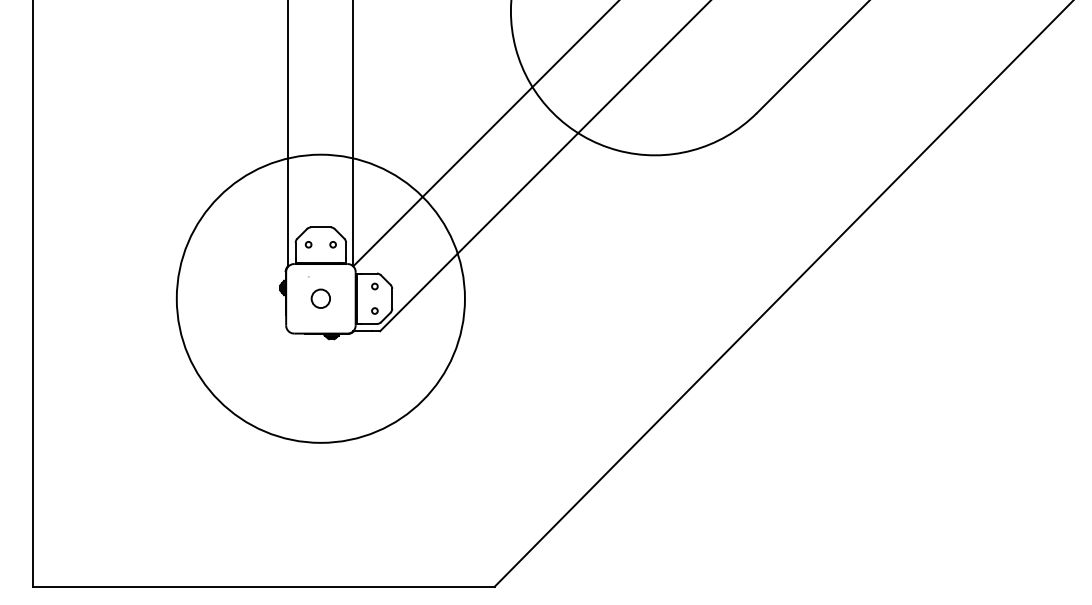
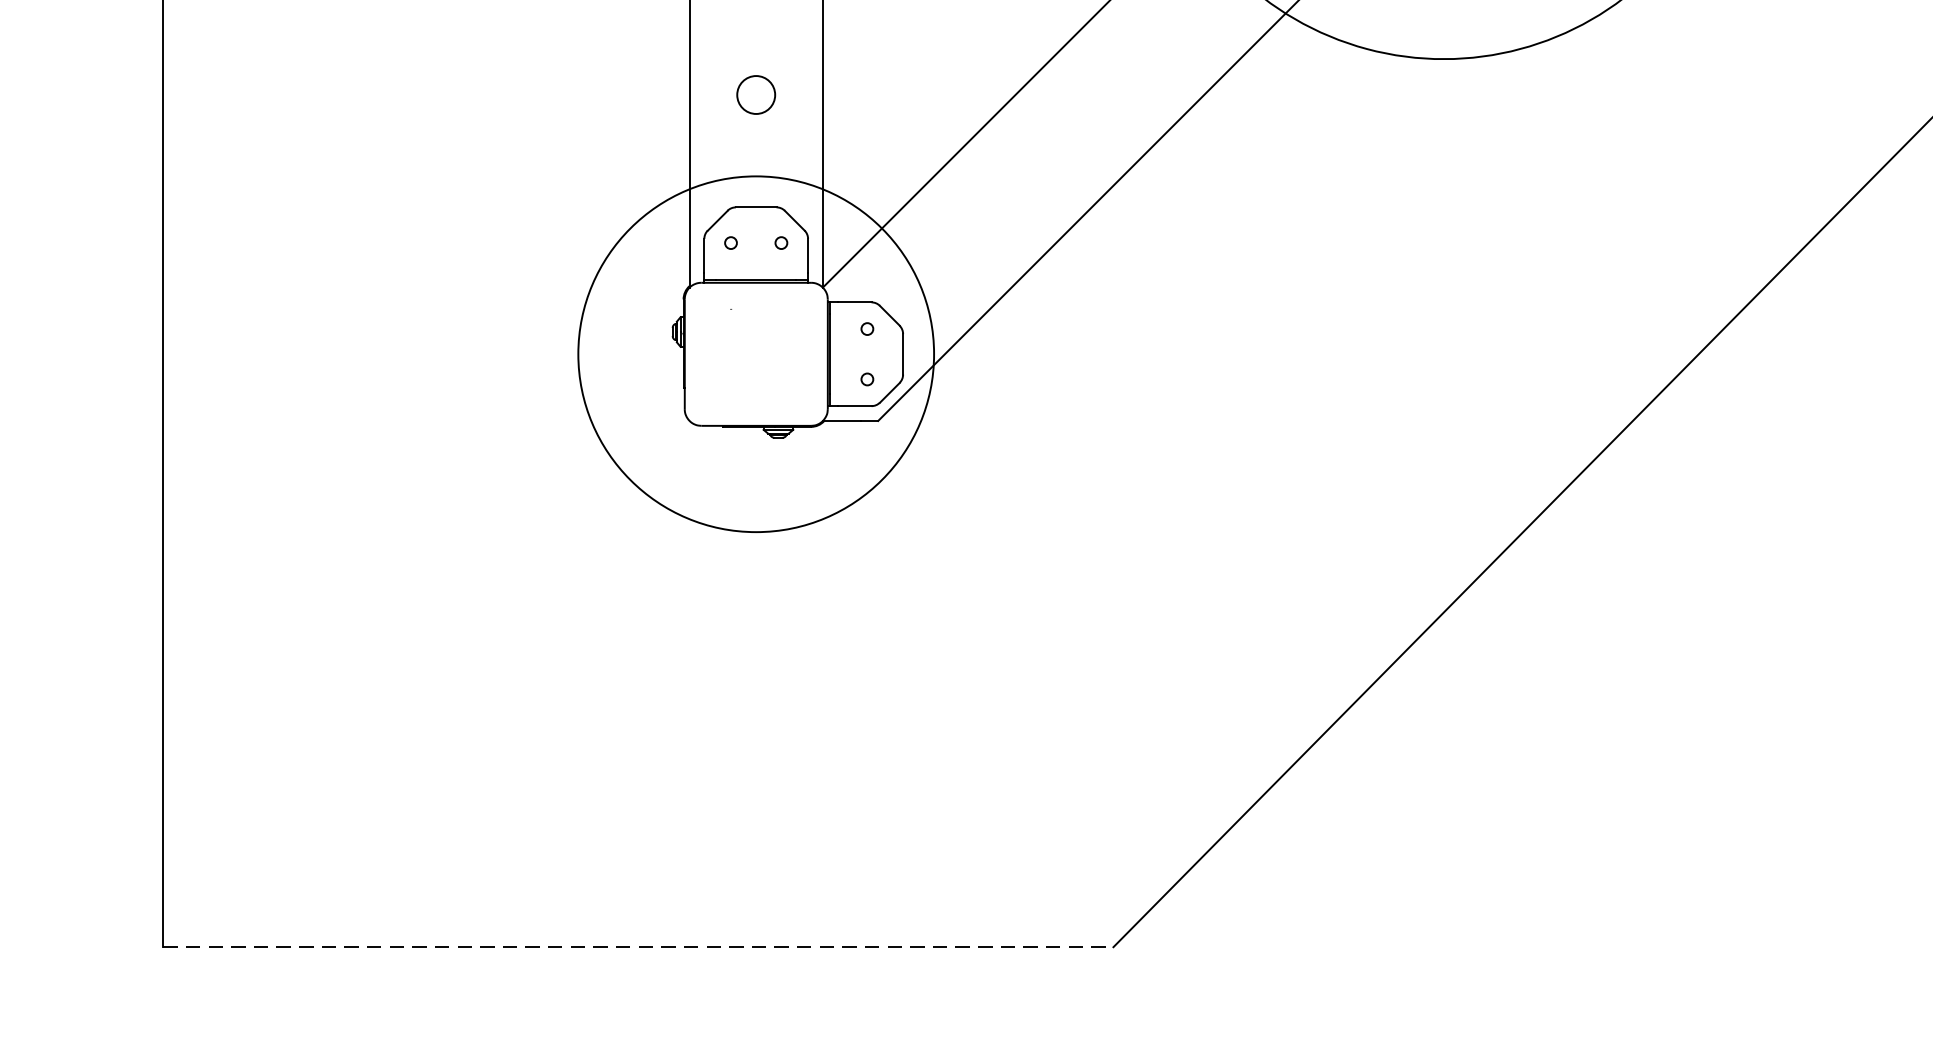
circle: (320, 298) -> (755, 353), size x0.6
circle: (320, 298) -> (755, 94), moved
line: (263, 586) -> (638, 946), solid -> dashed

